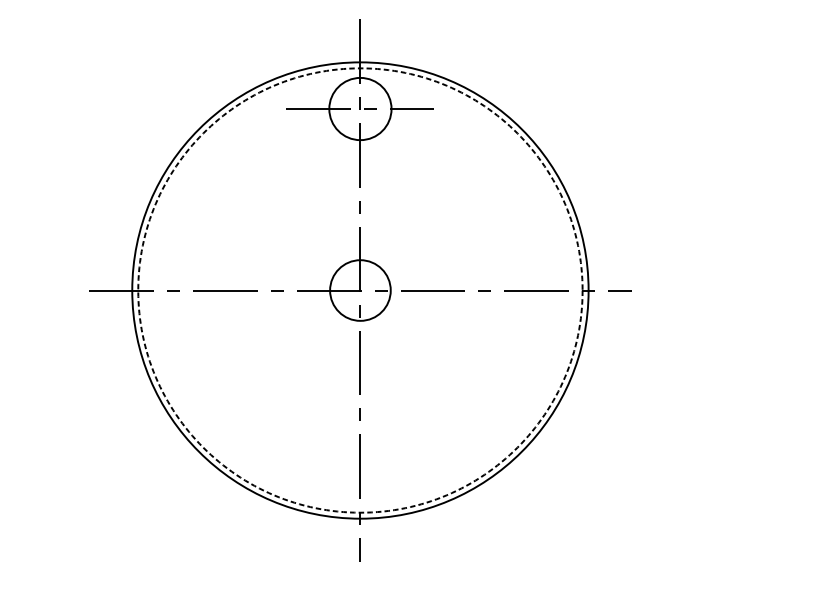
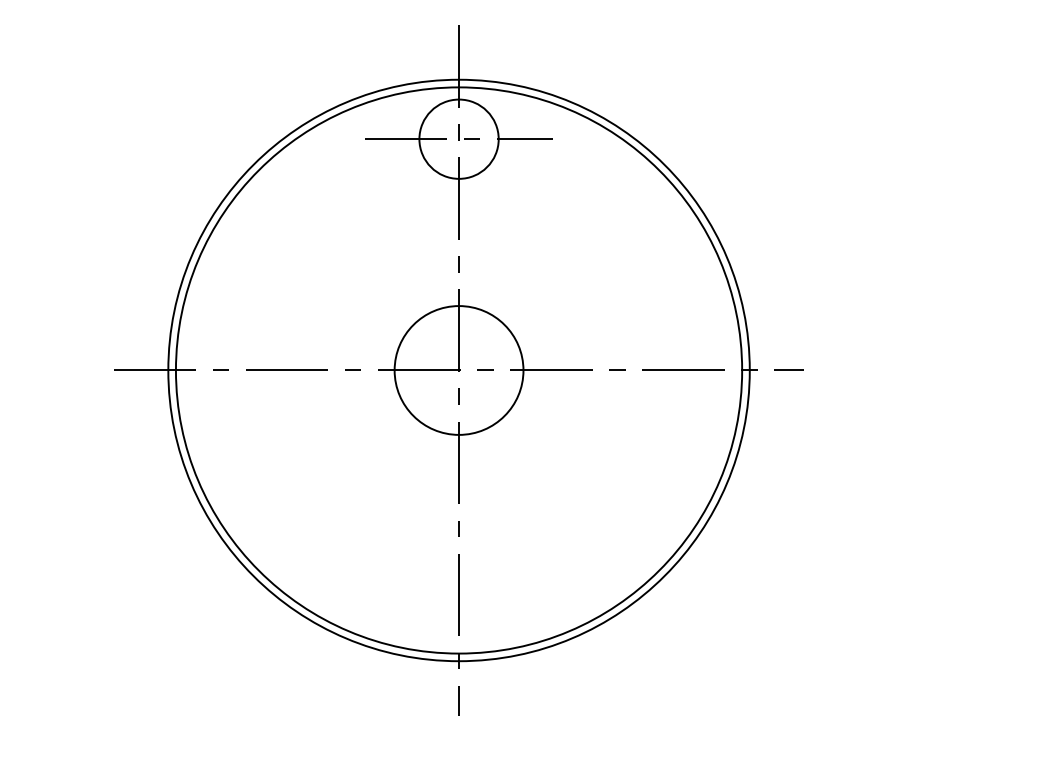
circle: (359, 290) -> (458, 370), dashed -> solid
circle: (359, 290) -> (458, 370), size x1.67

